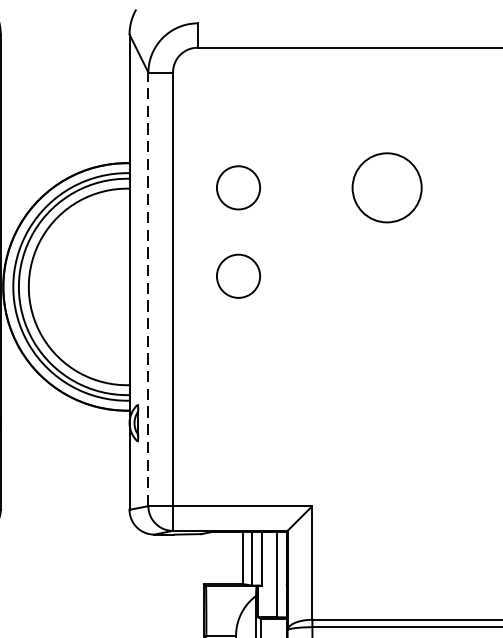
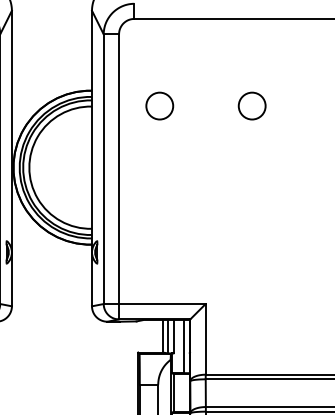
circle: (386, 186) -> (251, 105), size x0.62
circle: (238, 275) -> (159, 160), removed
line: (148, 289) -> (103, 169), dashed -> solid

